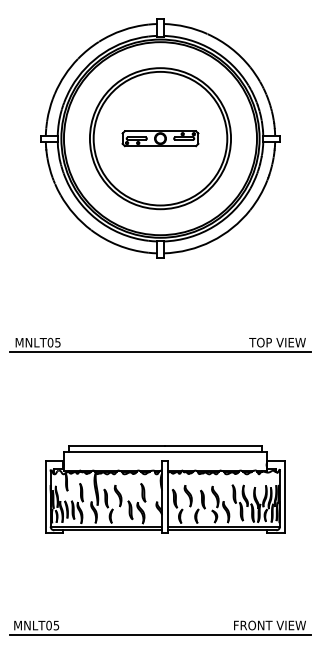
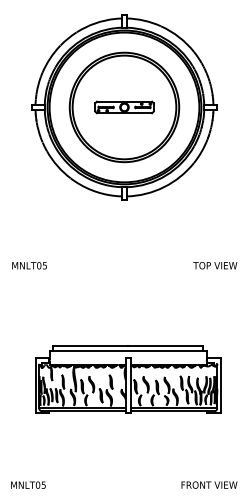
line: (160, 352) -> (124, 273), removed
line: (160, 635) -> (124, 492), removed

